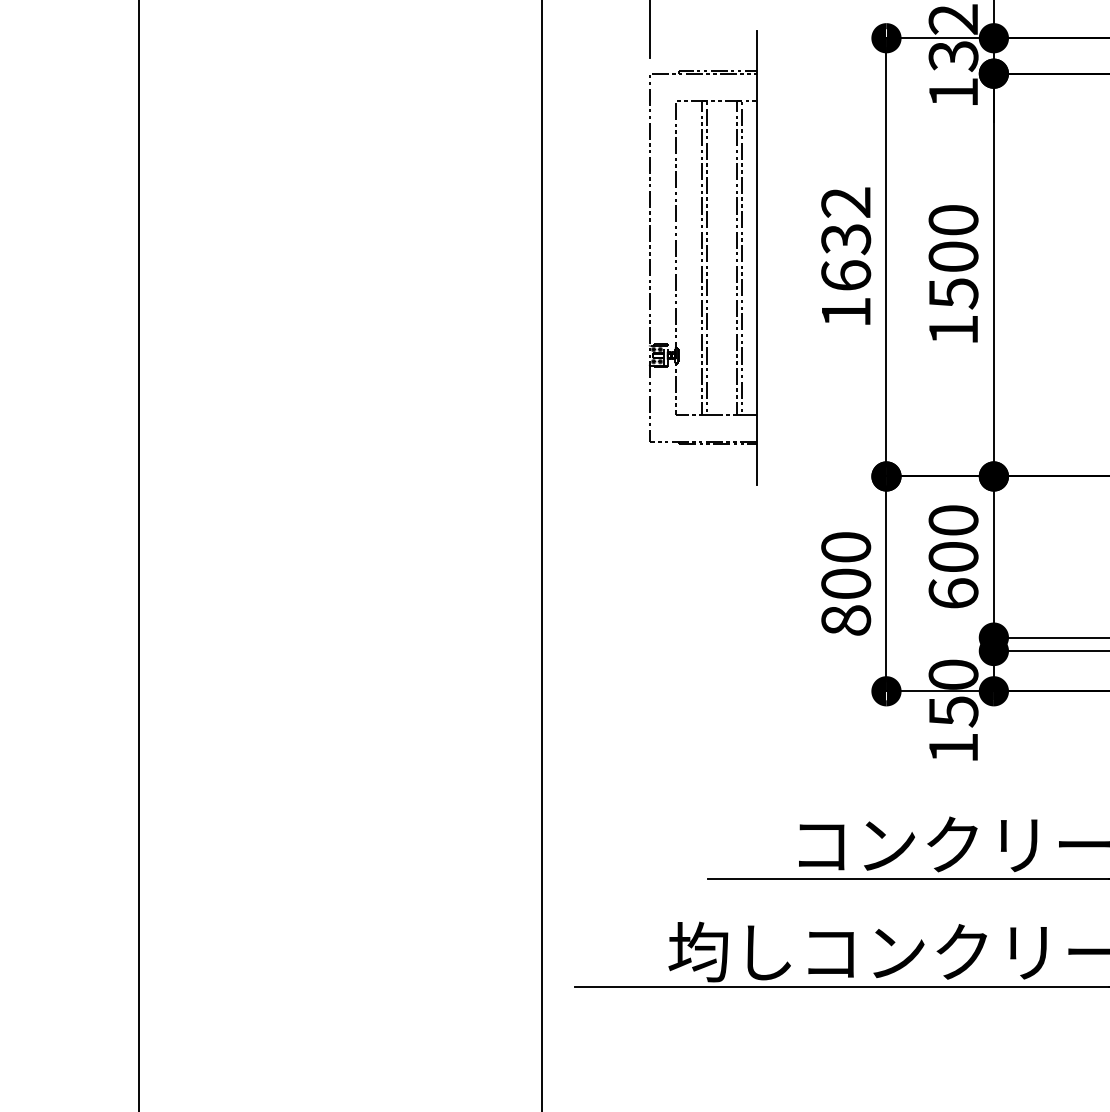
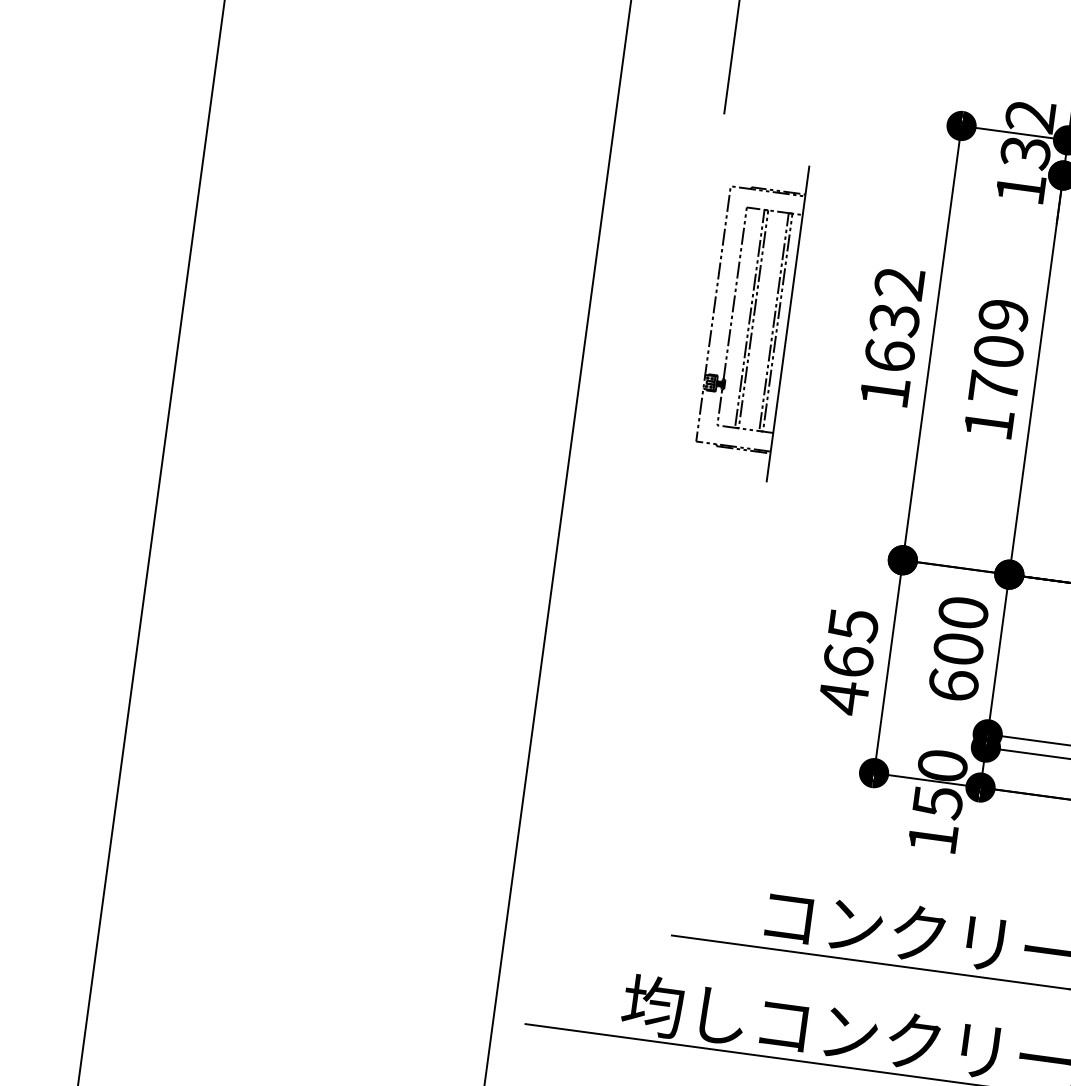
part: (703, 257) -> (750, 318), size x0.7
text: (953, 257) -> (998, 352), 1500 -> 1709
text: (846, 584) -> (848, 661), 800 -> 465

